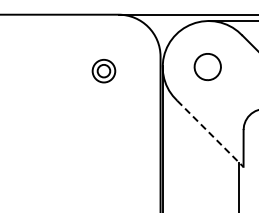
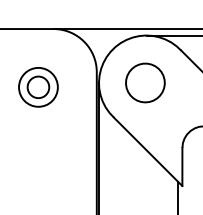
part: (207, 66) -> (145, 82), size x1.43
part: (103, 70) -> (37, 86), size x1.67
line: (210, 133) -> (148, 151), dashed -> solid

